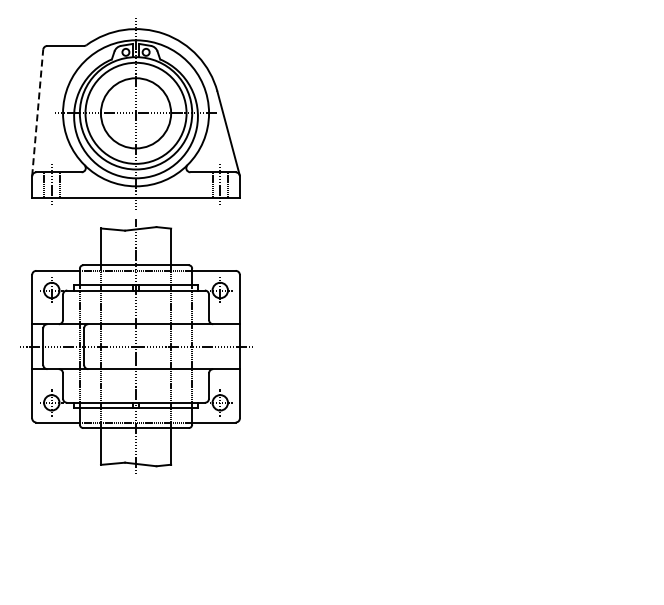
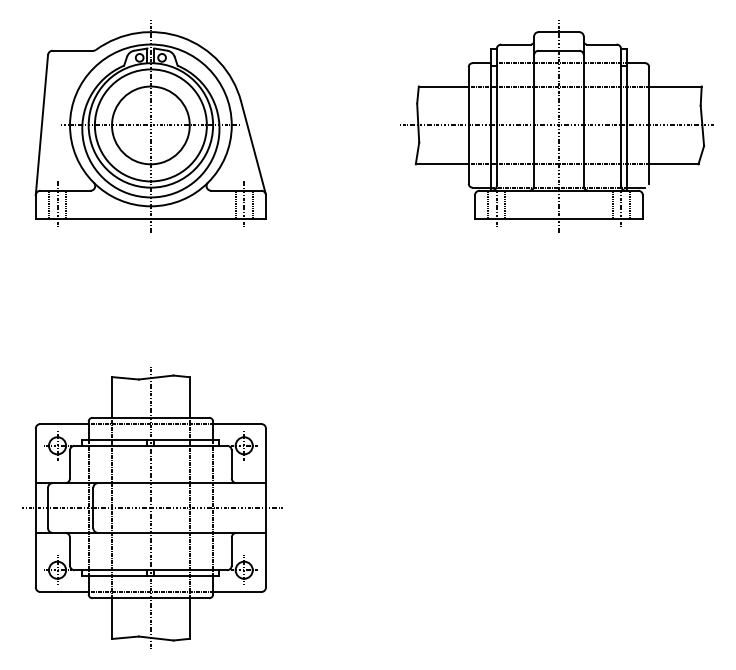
line: (37, 112) -> (41, 124), dashed -> solid
part: (501, 113) -> (555, 125), added
part: (136, 346) -> (151, 507), moved

